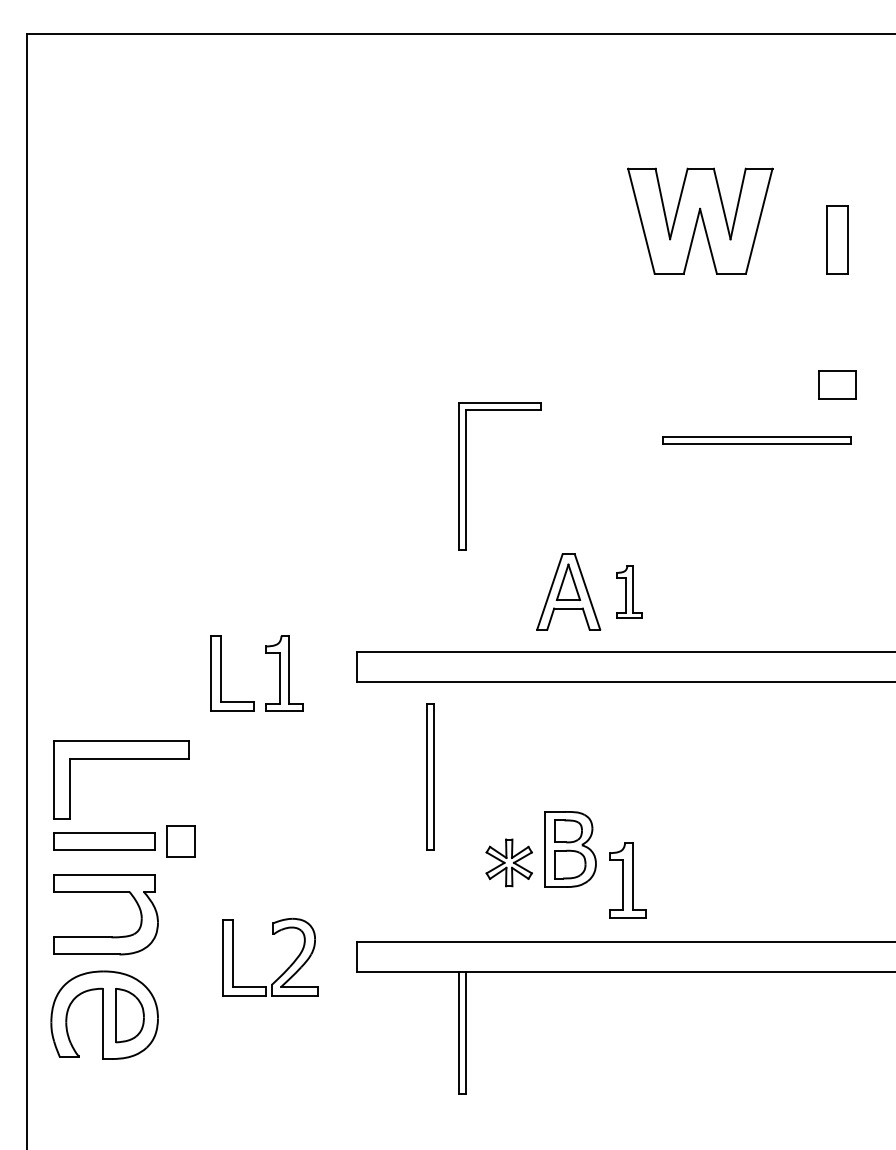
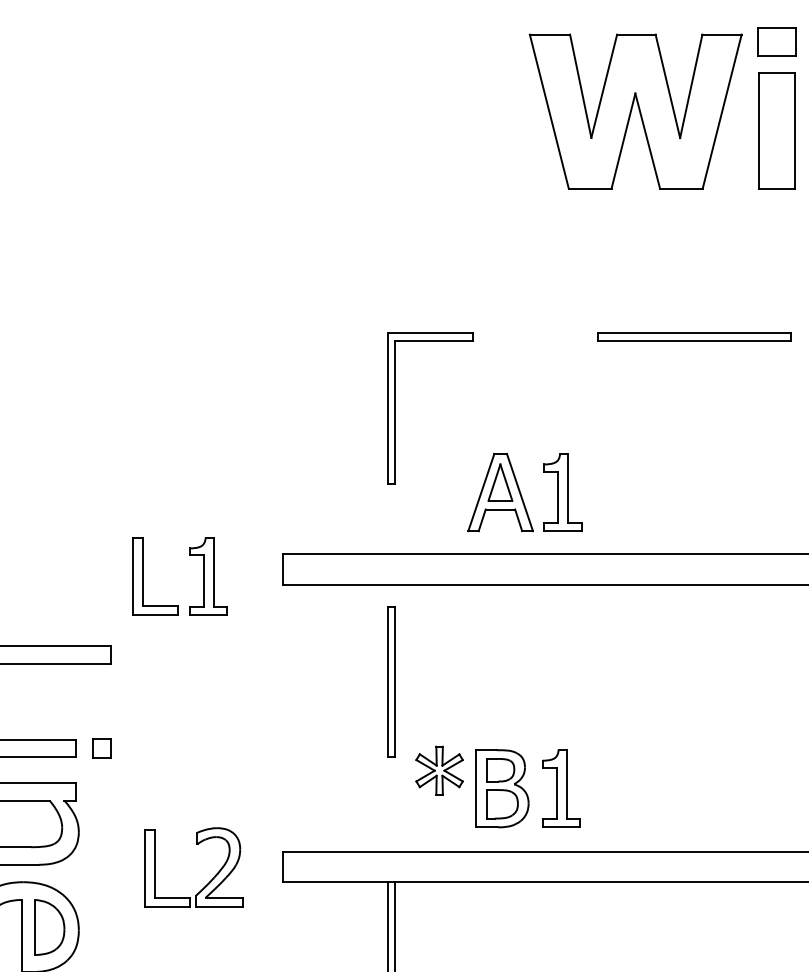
part: (700, 221) -> (636, 111), size x1.43
part: (837, 239) -> (776, 130), size x1.67
part: (837, 384) -> (776, 41), moved
part: (466, 476) -> (395, 408), moved
part: (629, 591) -> (563, 491), size x1.43
part: (430, 776) -> (391, 681), moved
part: (180, 841) -> (101, 748), size x0.62
part: (570, 849) -> (502, 788), moved

